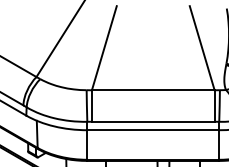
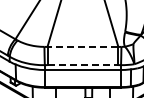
line: (152, 89) -> (82, 46), solid -> dashed
line: (154, 122) -> (83, 65), solid -> dashed

